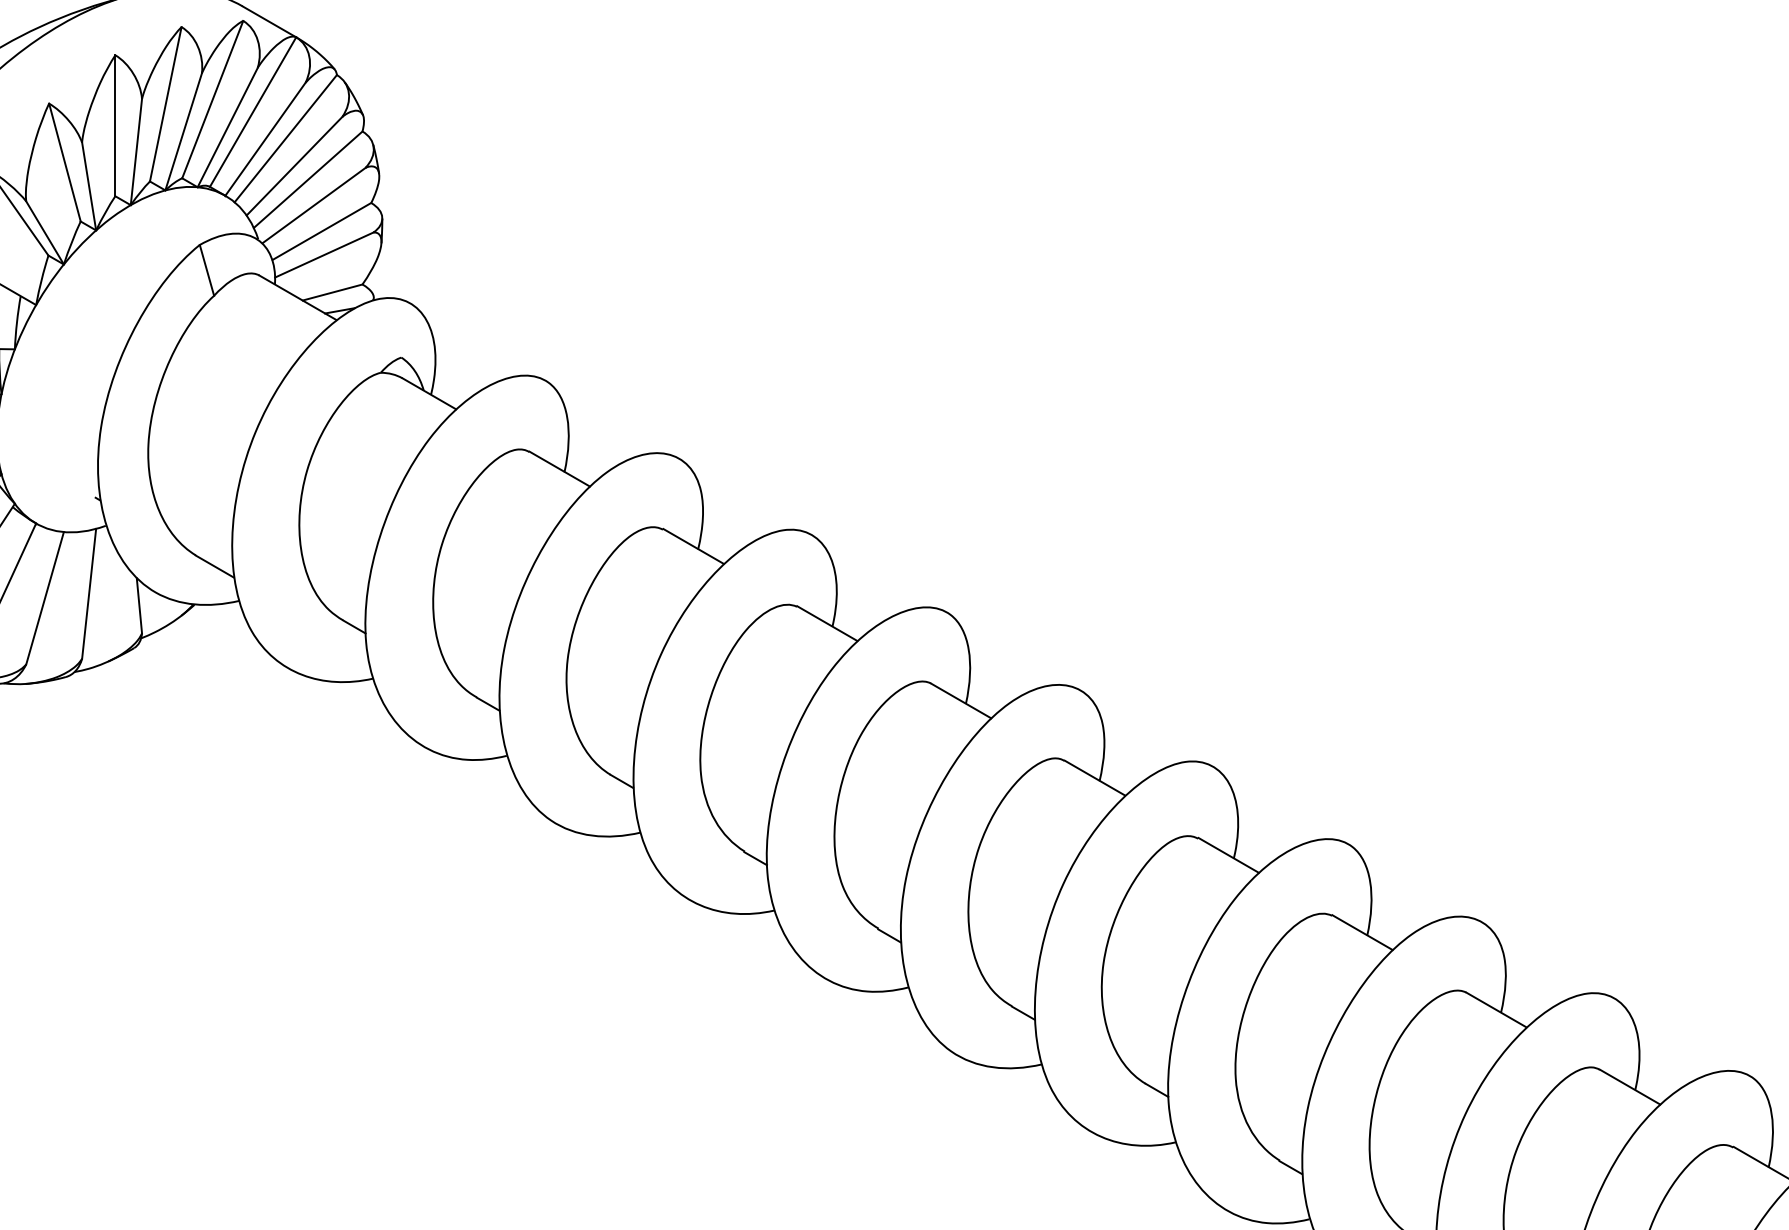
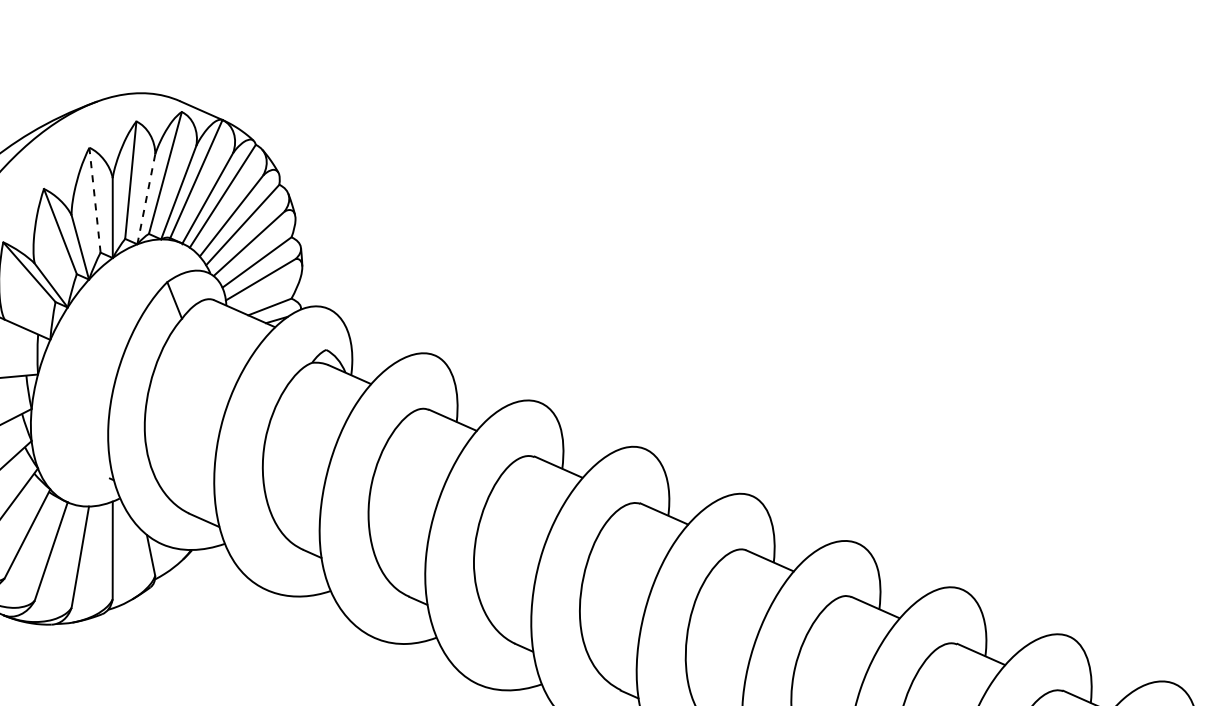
line: (115, 125) -> (95, 199), solid -> dashed
line: (183, 132) -> (146, 199), solid -> dashed

